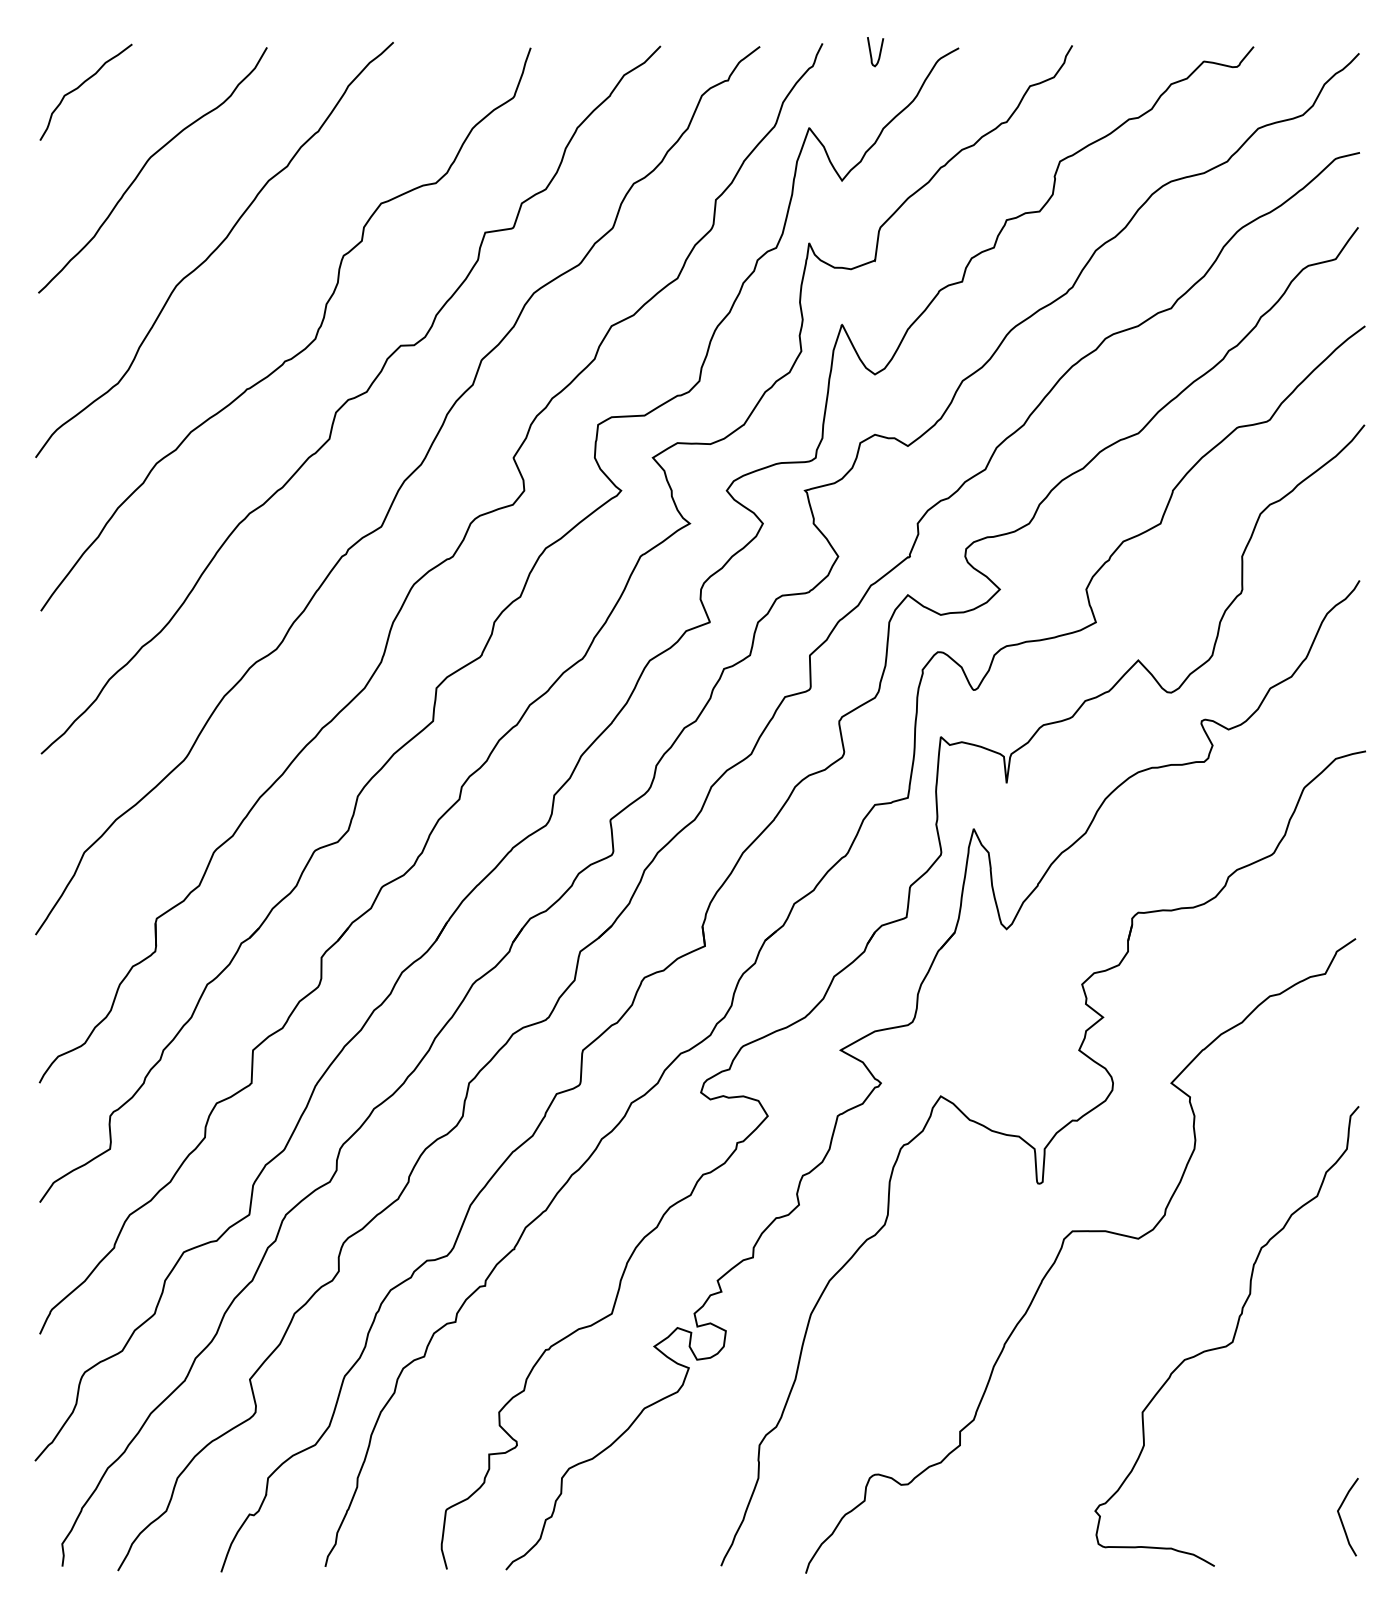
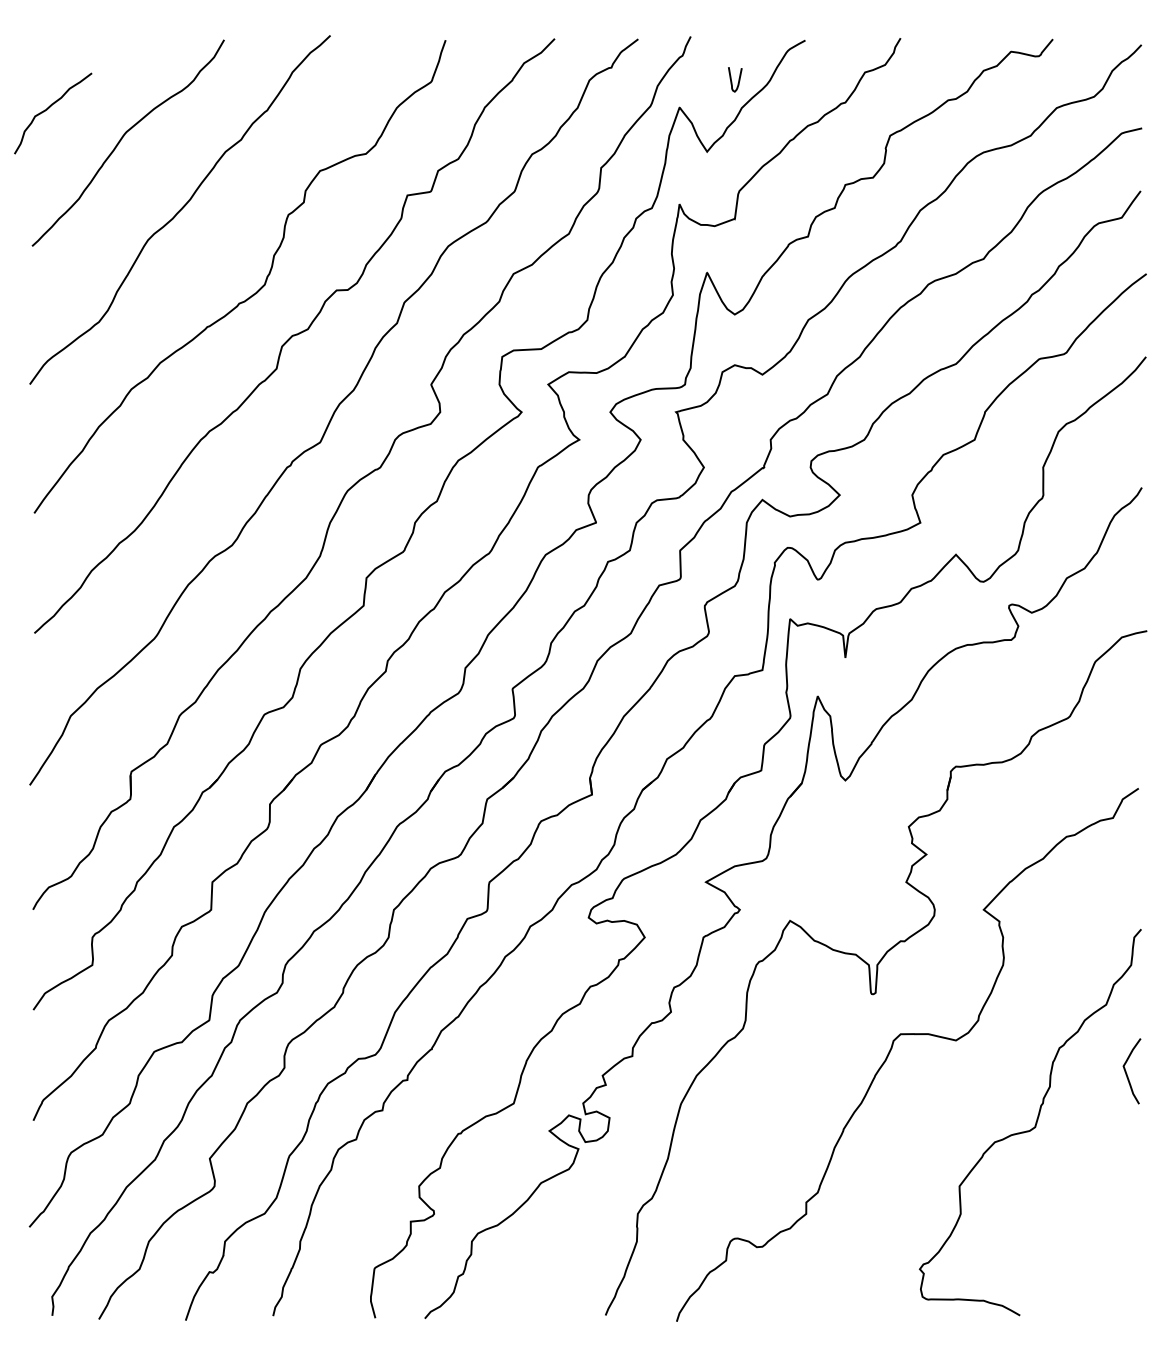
curve: (879, 51) -> (738, 79), moved
curve: (81, 86) -> (49, 108), moved
curve: (1342, 1519) -> (1127, 1073), moved

